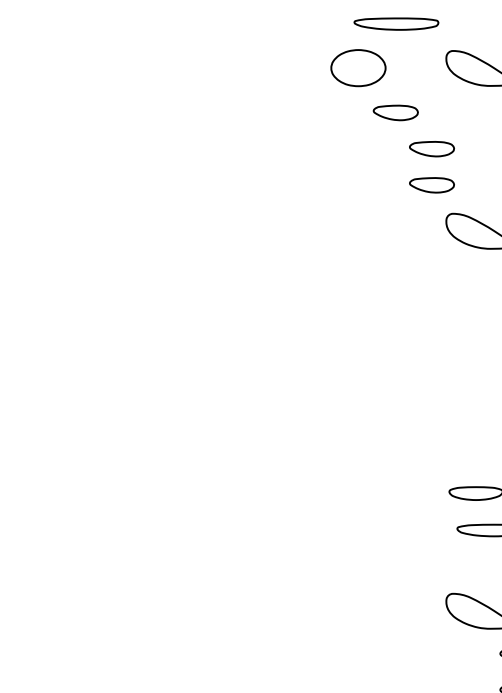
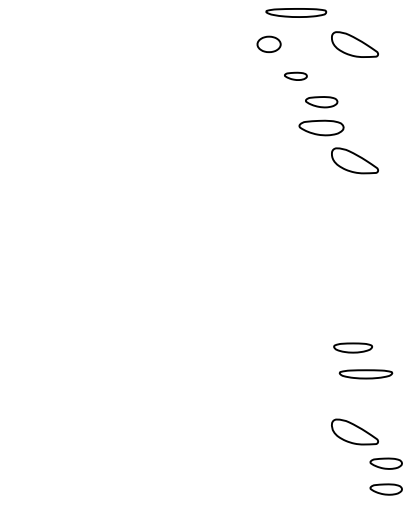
part: (357, 68) -> (268, 44), size x0.6
part: (395, 113) -> (295, 76), size x0.7
part: (431, 184) -> (321, 127), size x1.4

